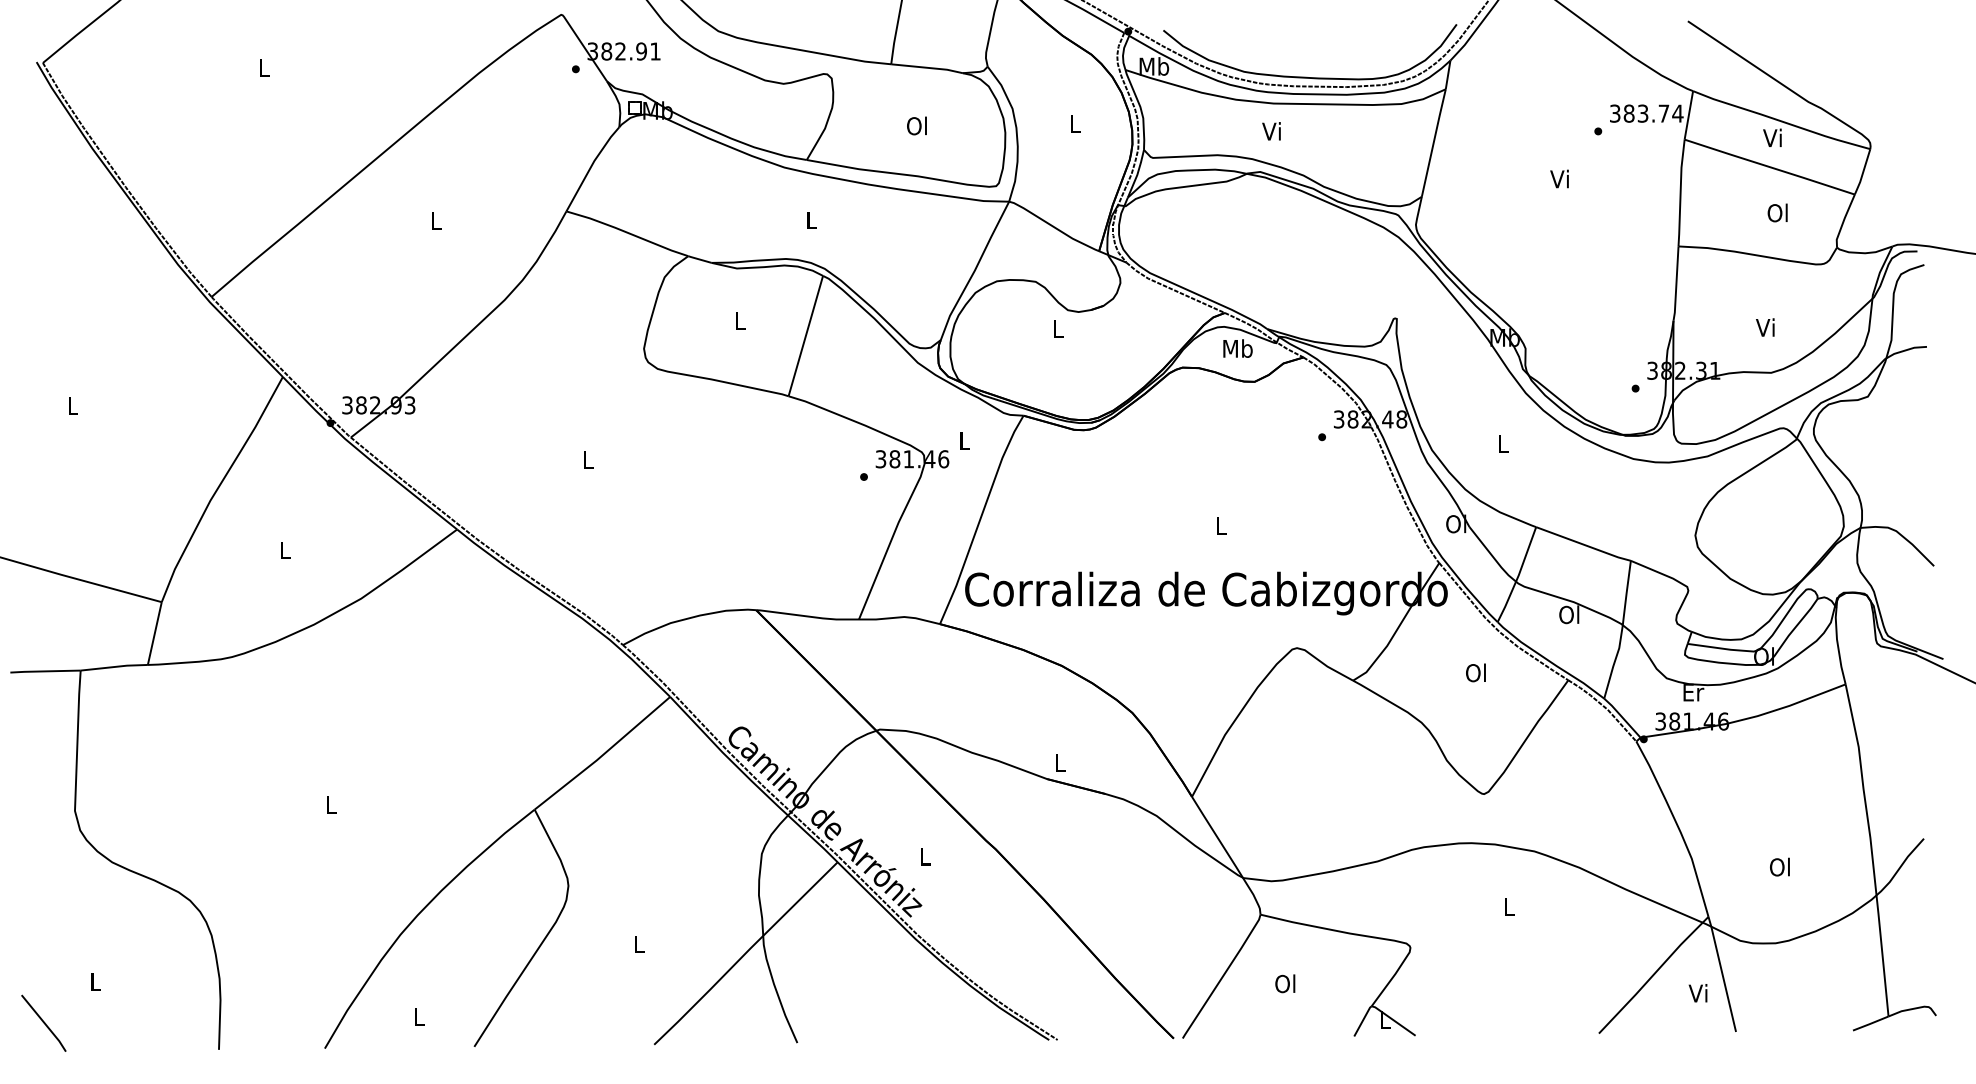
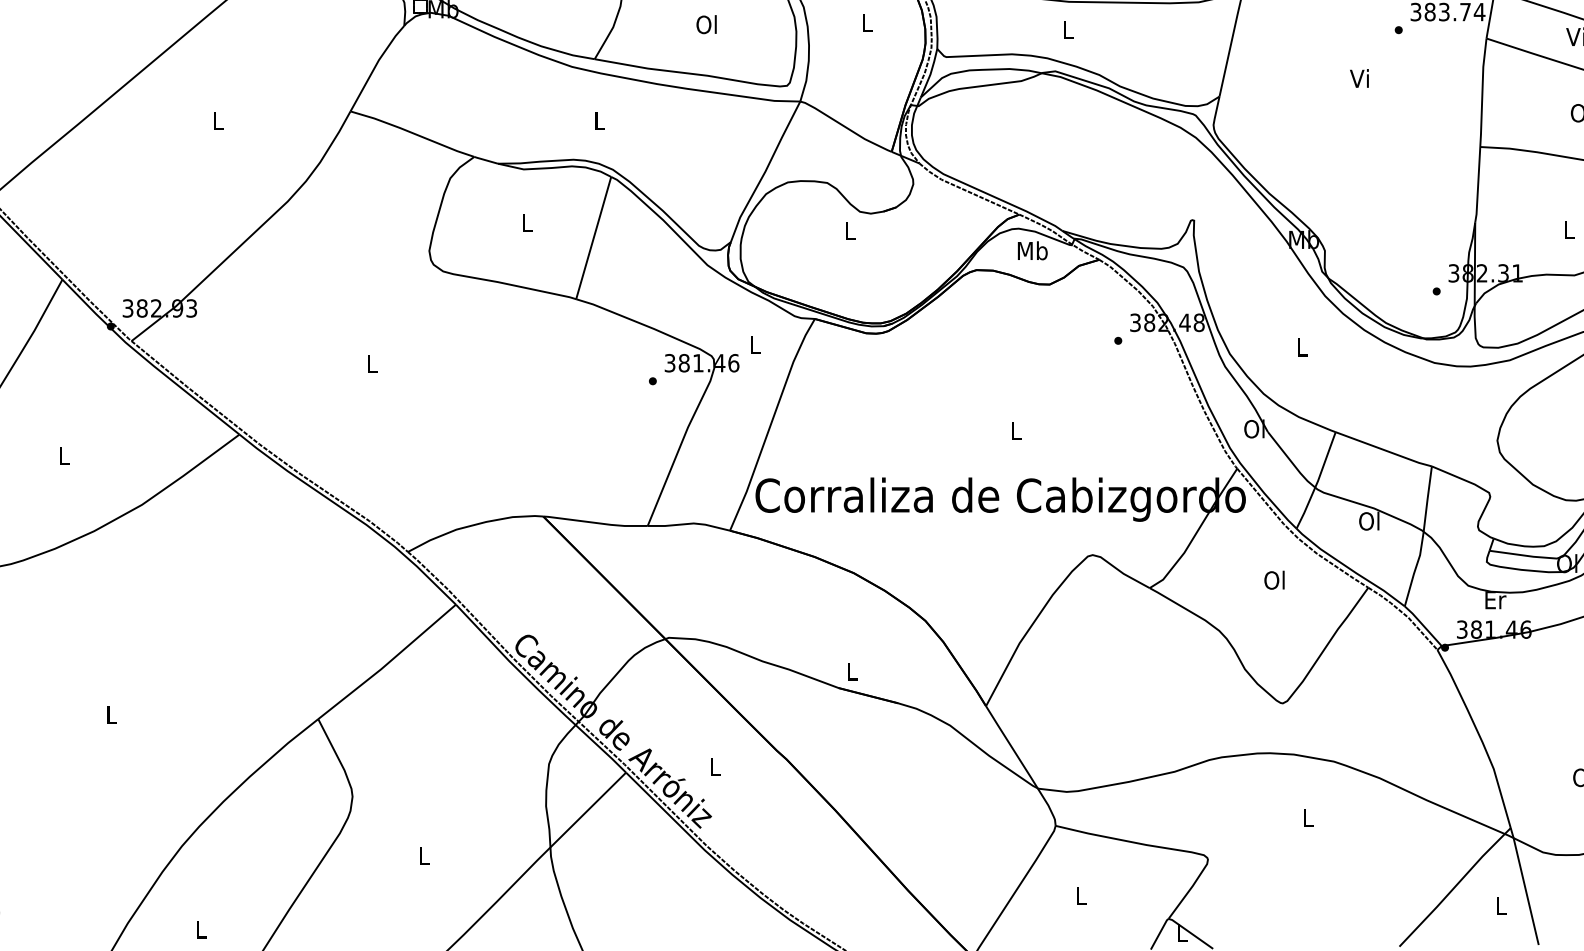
text: (1271, 131) -> (1066, 30), Vi -> L
text: (1765, 327) -> (1568, 229), Vi -> L
text: (1285, 983) -> (1081, 895), Ol -> L
text: (1697, 993) -> (1499, 905), Vi -> L

